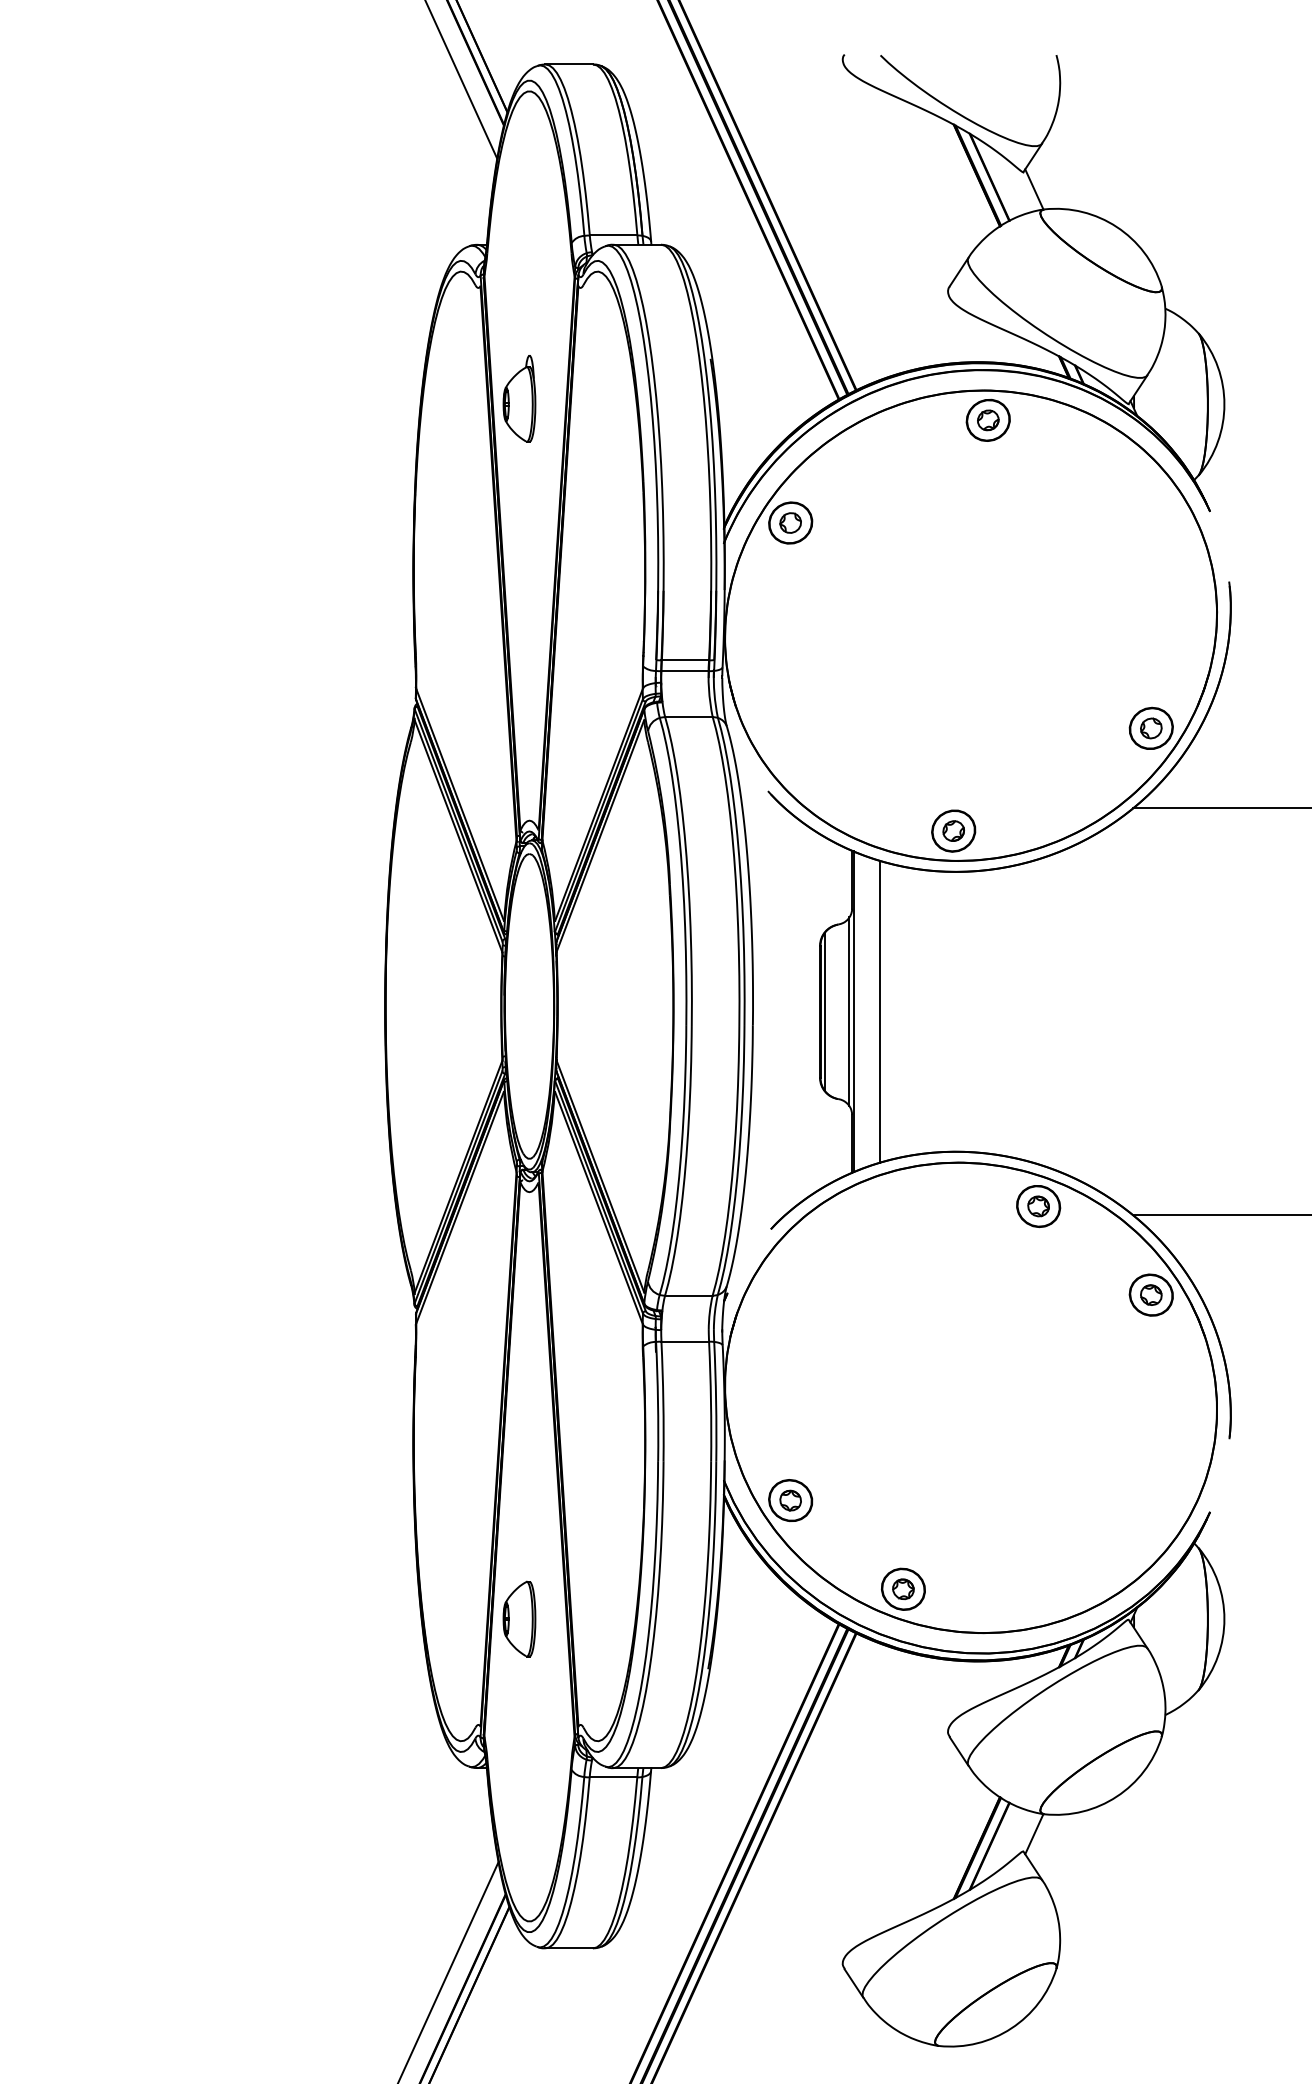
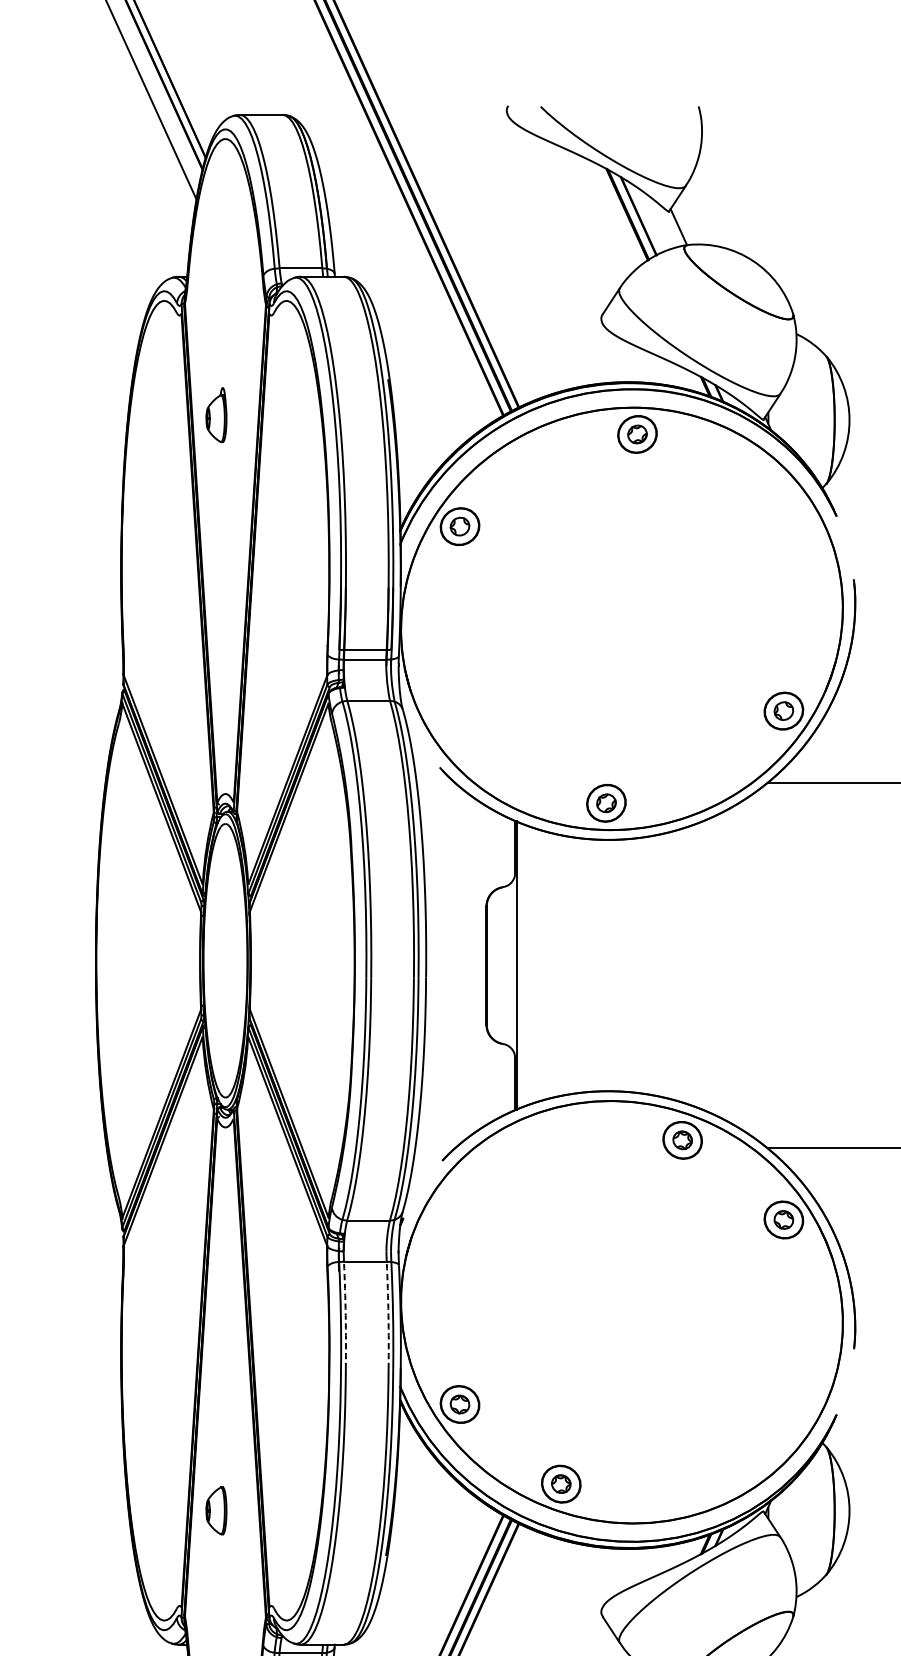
part: (519, 398) -> (216, 414), size x0.7
line: (824, 1011) -> (490, 965), removed
line: (849, 1011) -> (512, 965), removed
line: (880, 1011) -> (540, 965), removed
arc: (663, 1401) -> (345, 1315), solid -> dashed
arc: (711, 1401) -> (388, 1315), solid -> dashed
part: (519, 1618) -> (216, 1510), size x0.7

